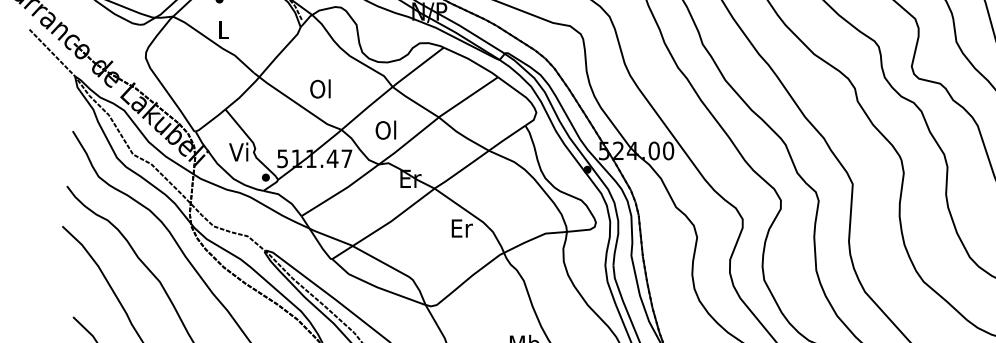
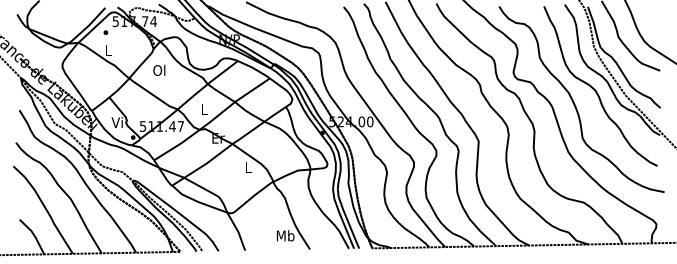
text: (320, 87) -> (159, 69), moved
text: (385, 129) -> (203, 109), Ol -> L
text: (461, 228) -> (248, 167), Er -> L

